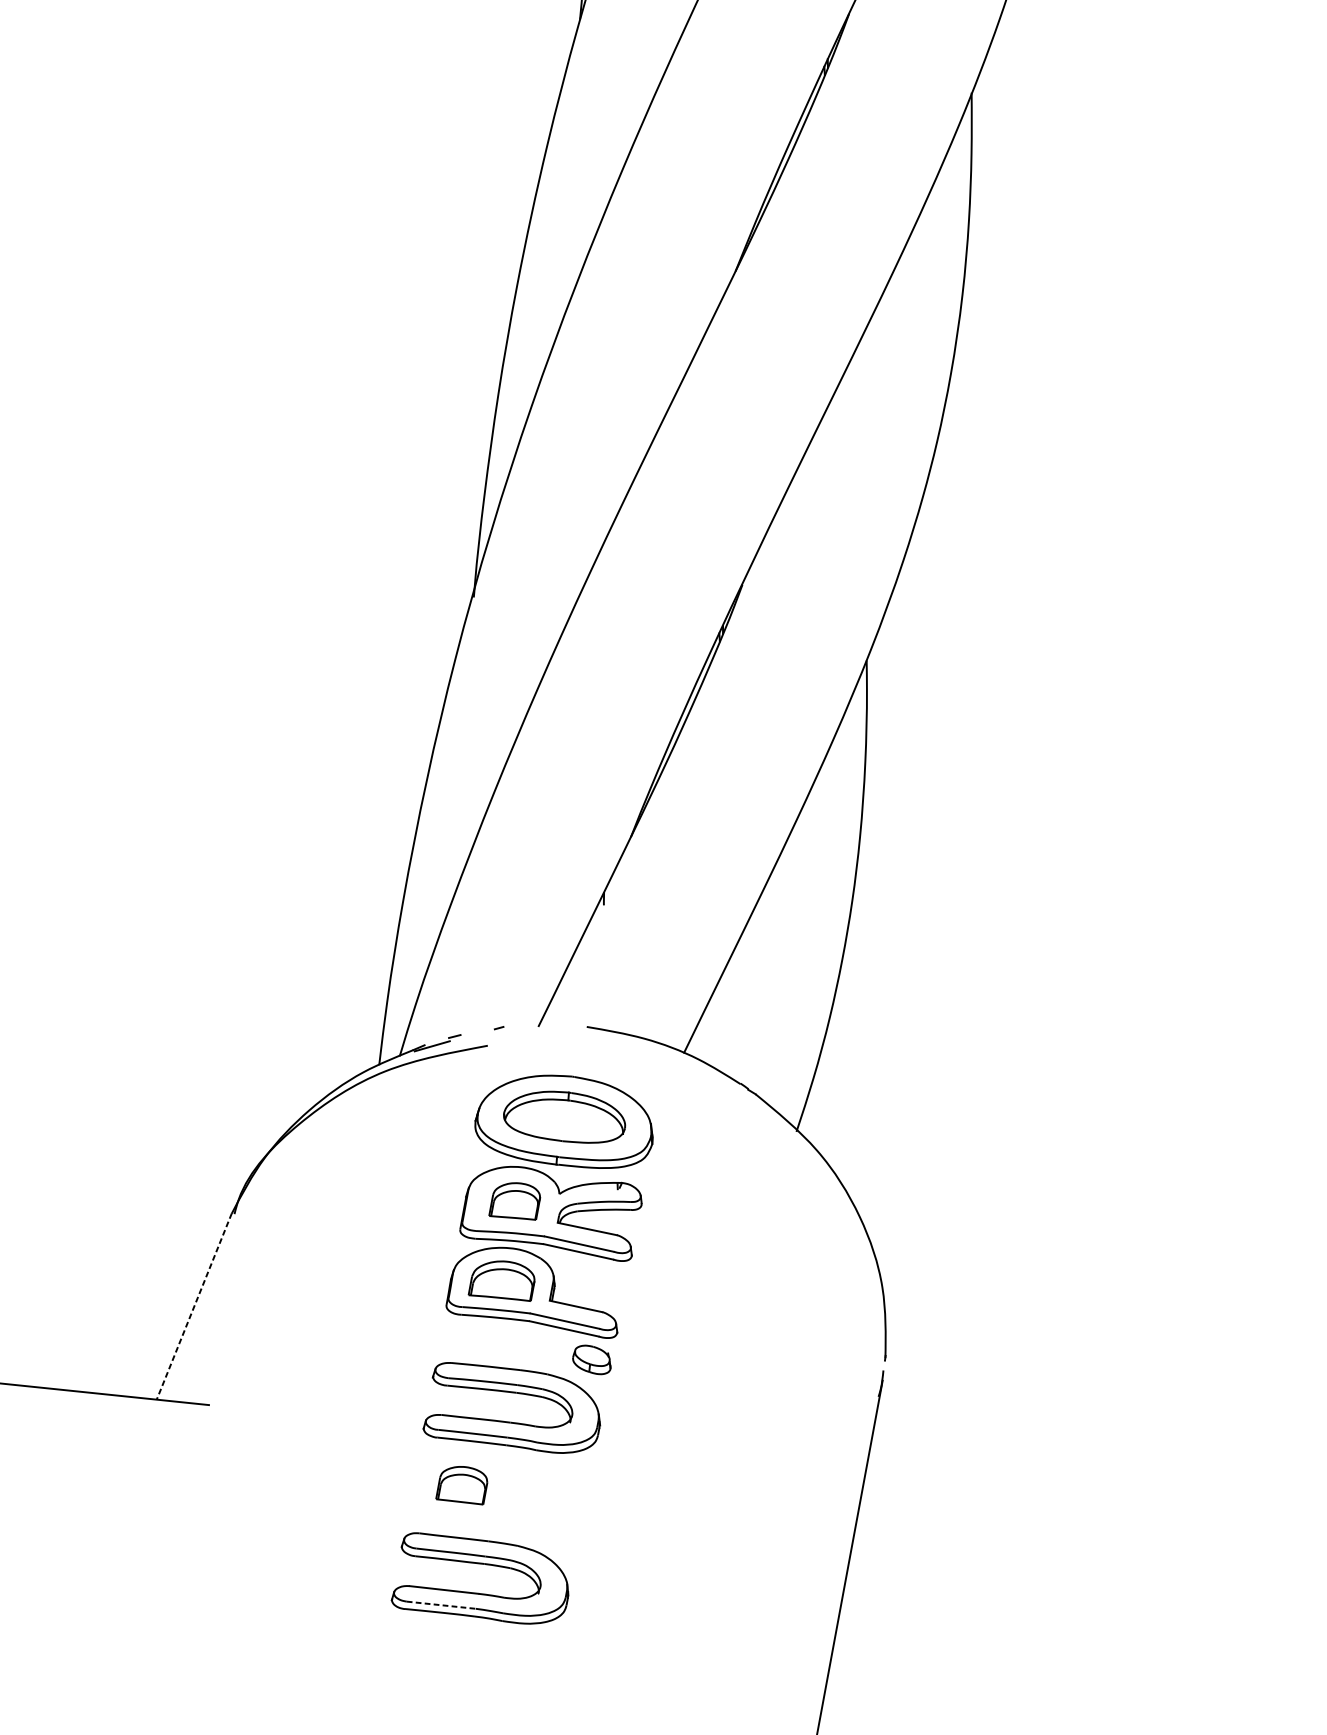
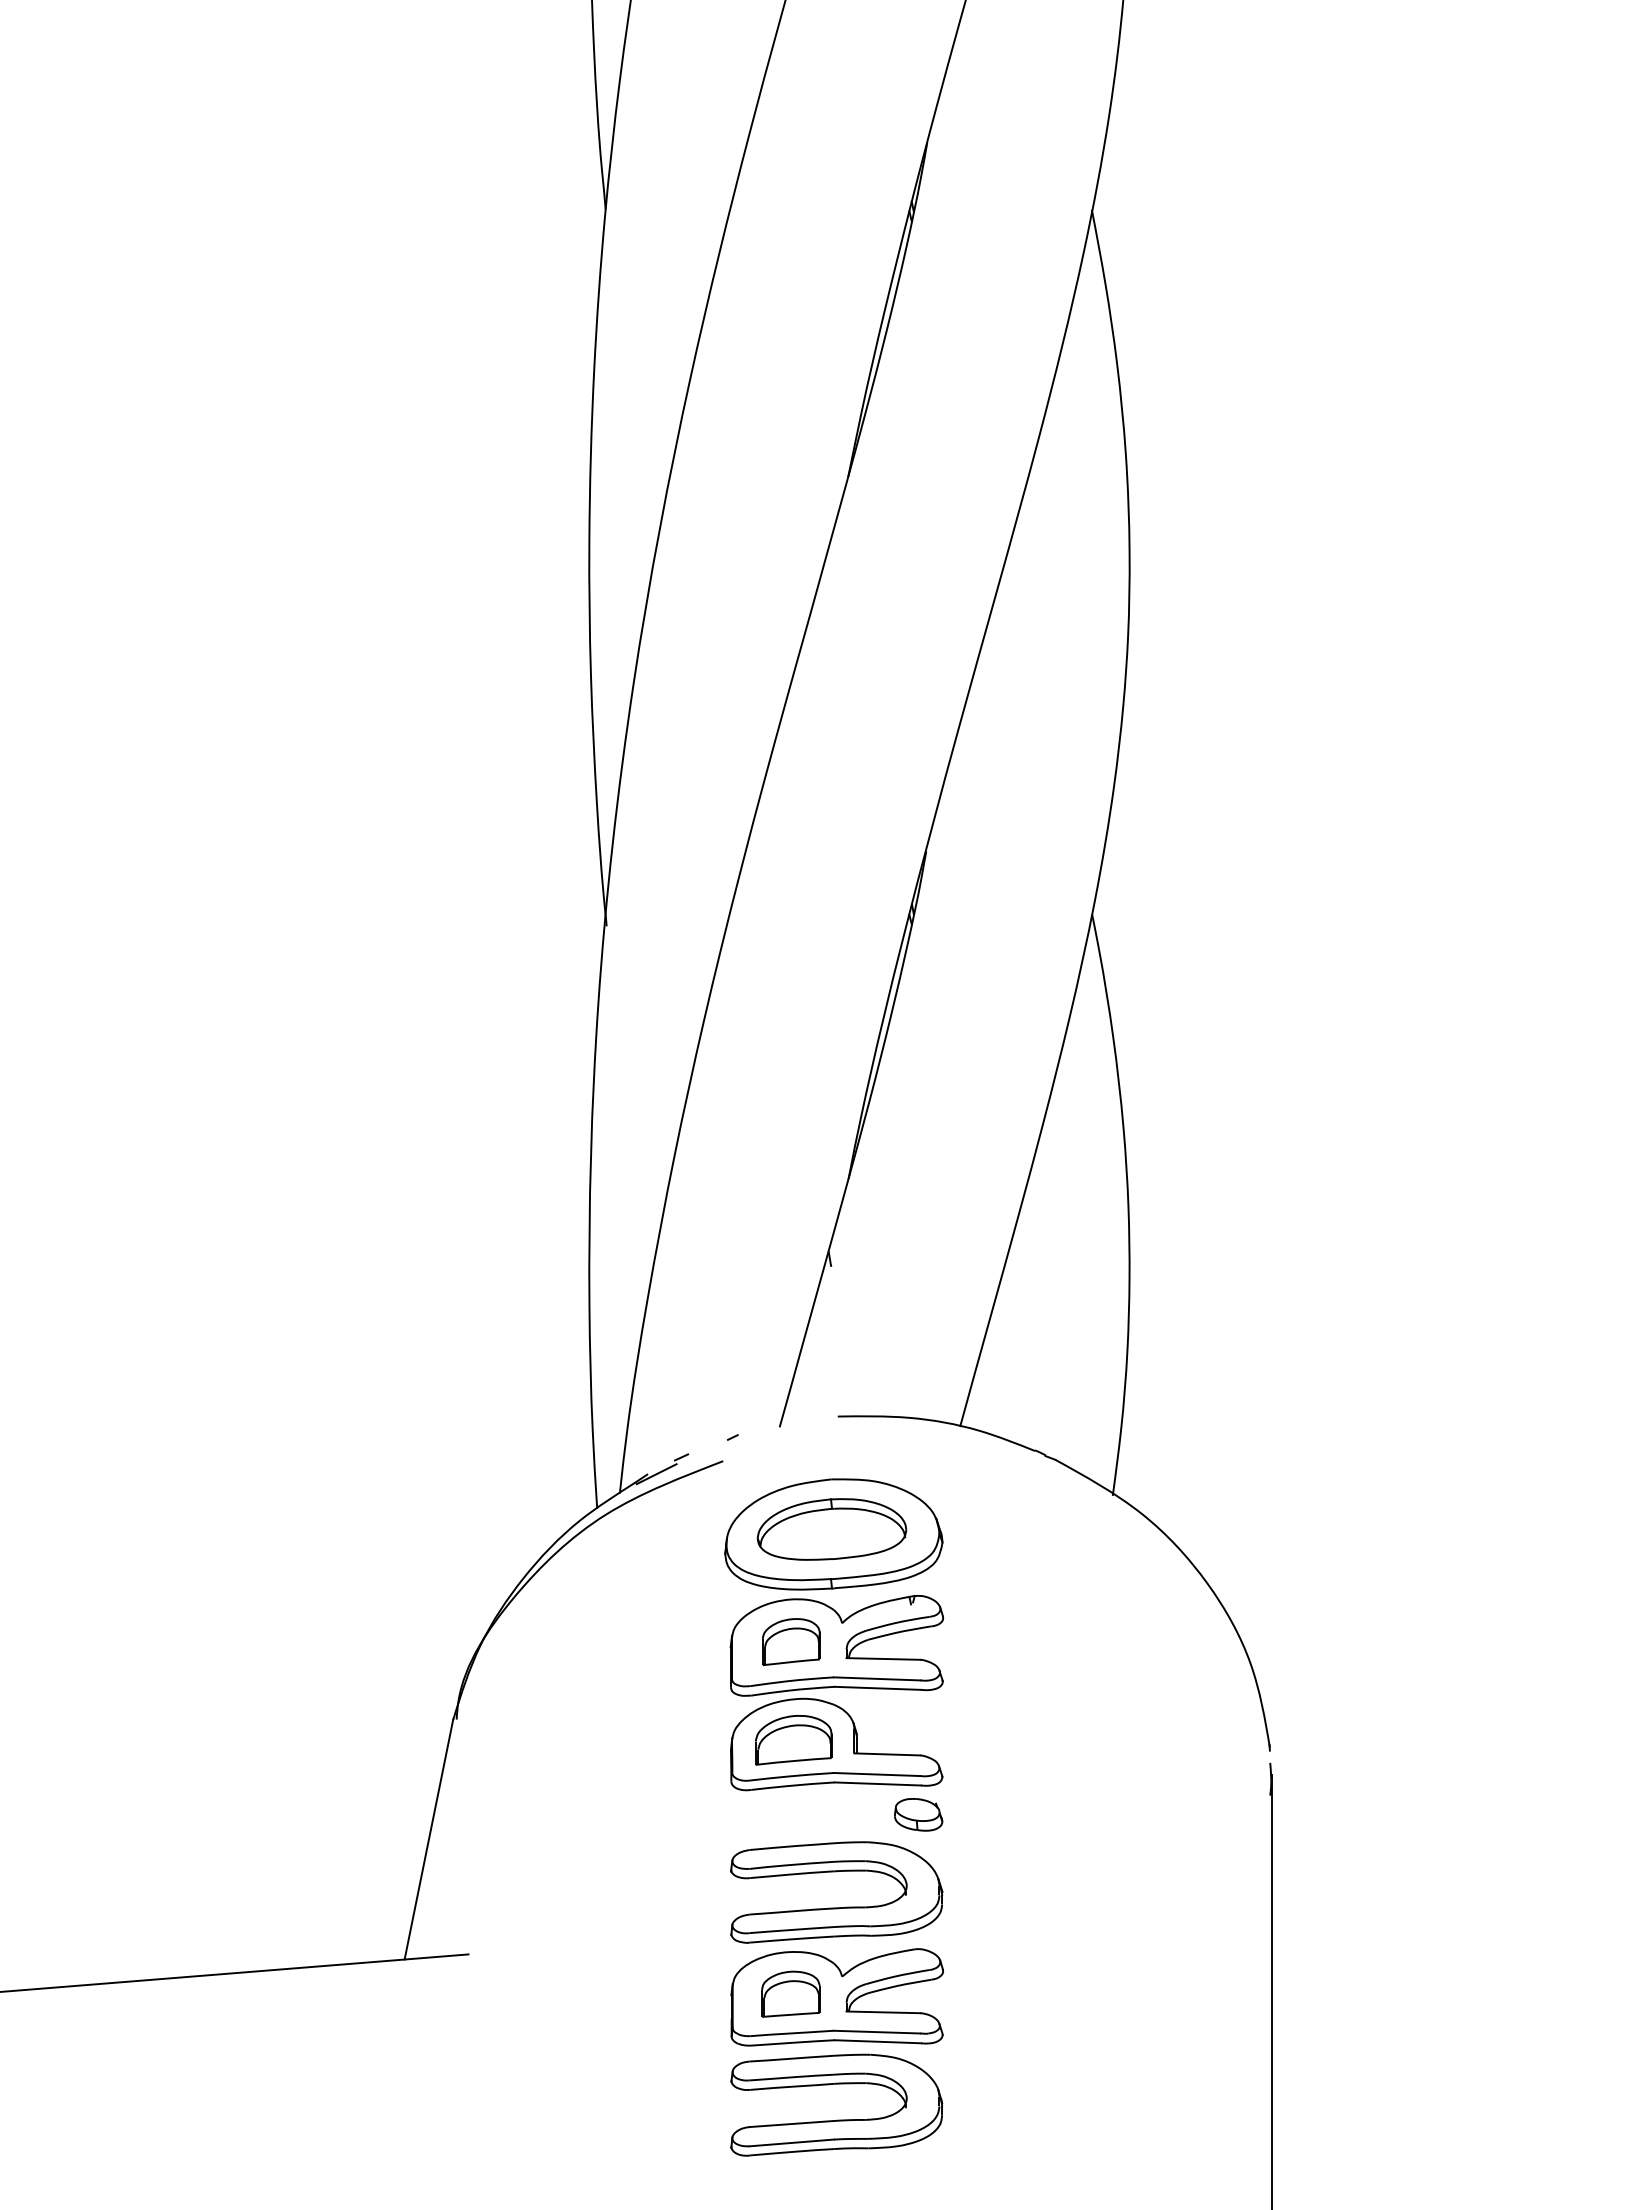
line: (193, 1306) -> (428, 1839), dashed -> solid
part: (499, 1494) -> (836, 1997), added
line: (441, 1604) -> (792, 2142), dashed -> solid

